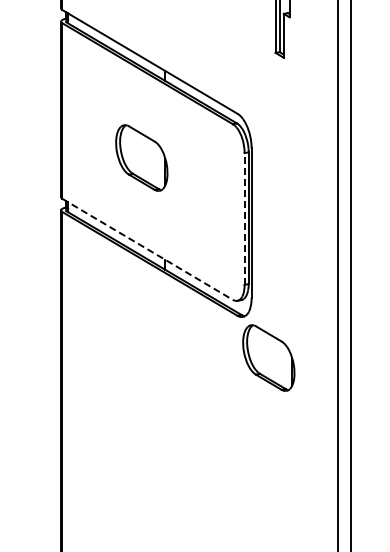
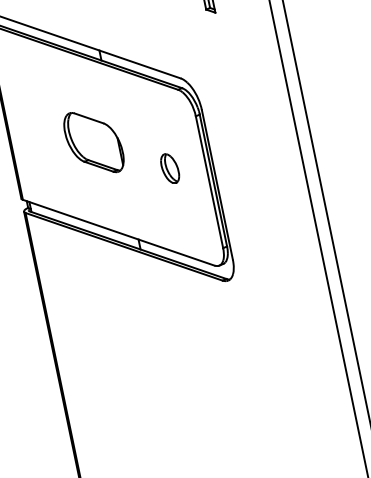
part: (209, 197) -> (169, 167), added
line: (244, 218) -> (209, 181), dashed -> solid
line: (148, 249) -> (119, 232), dashed -> solid
part: (268, 357) -> (262, 315), removed

